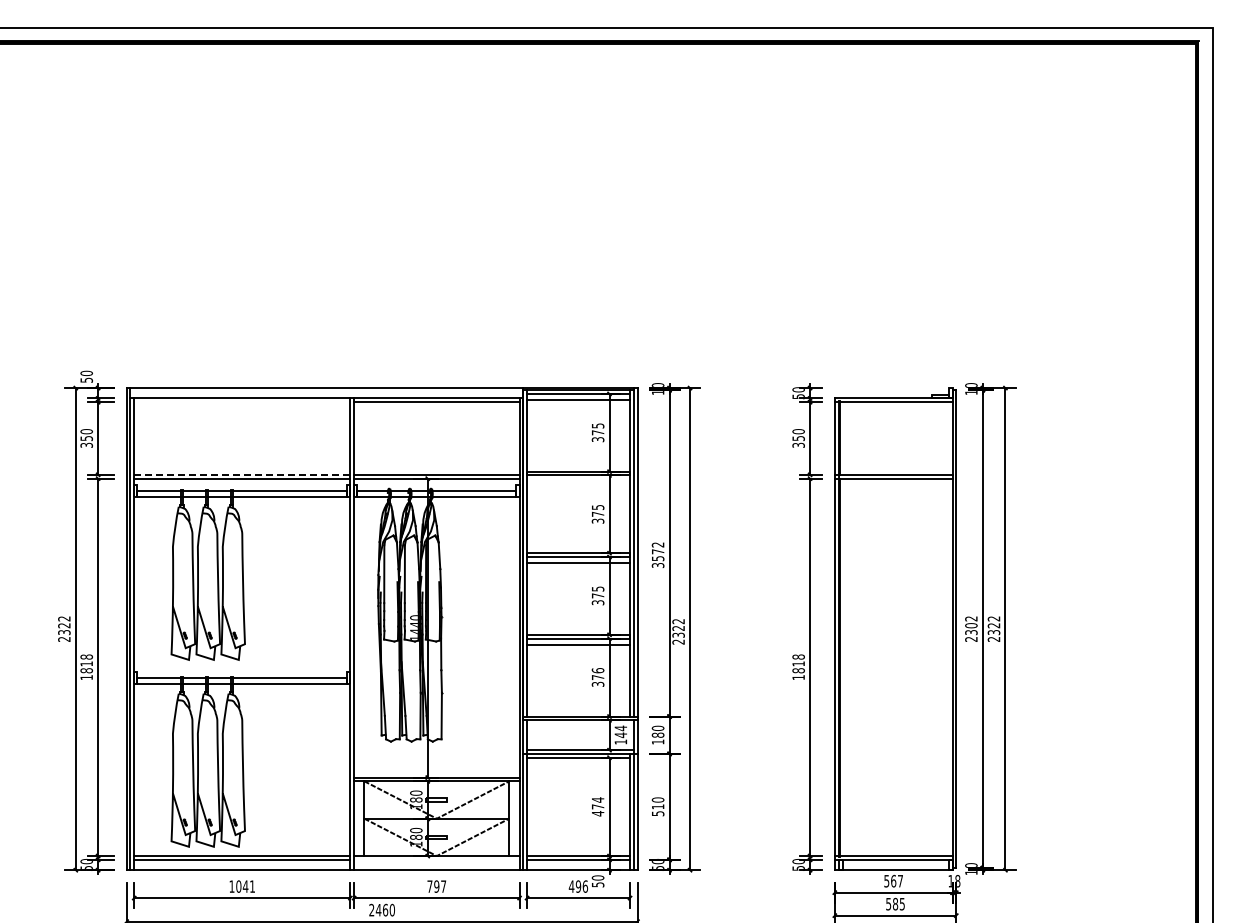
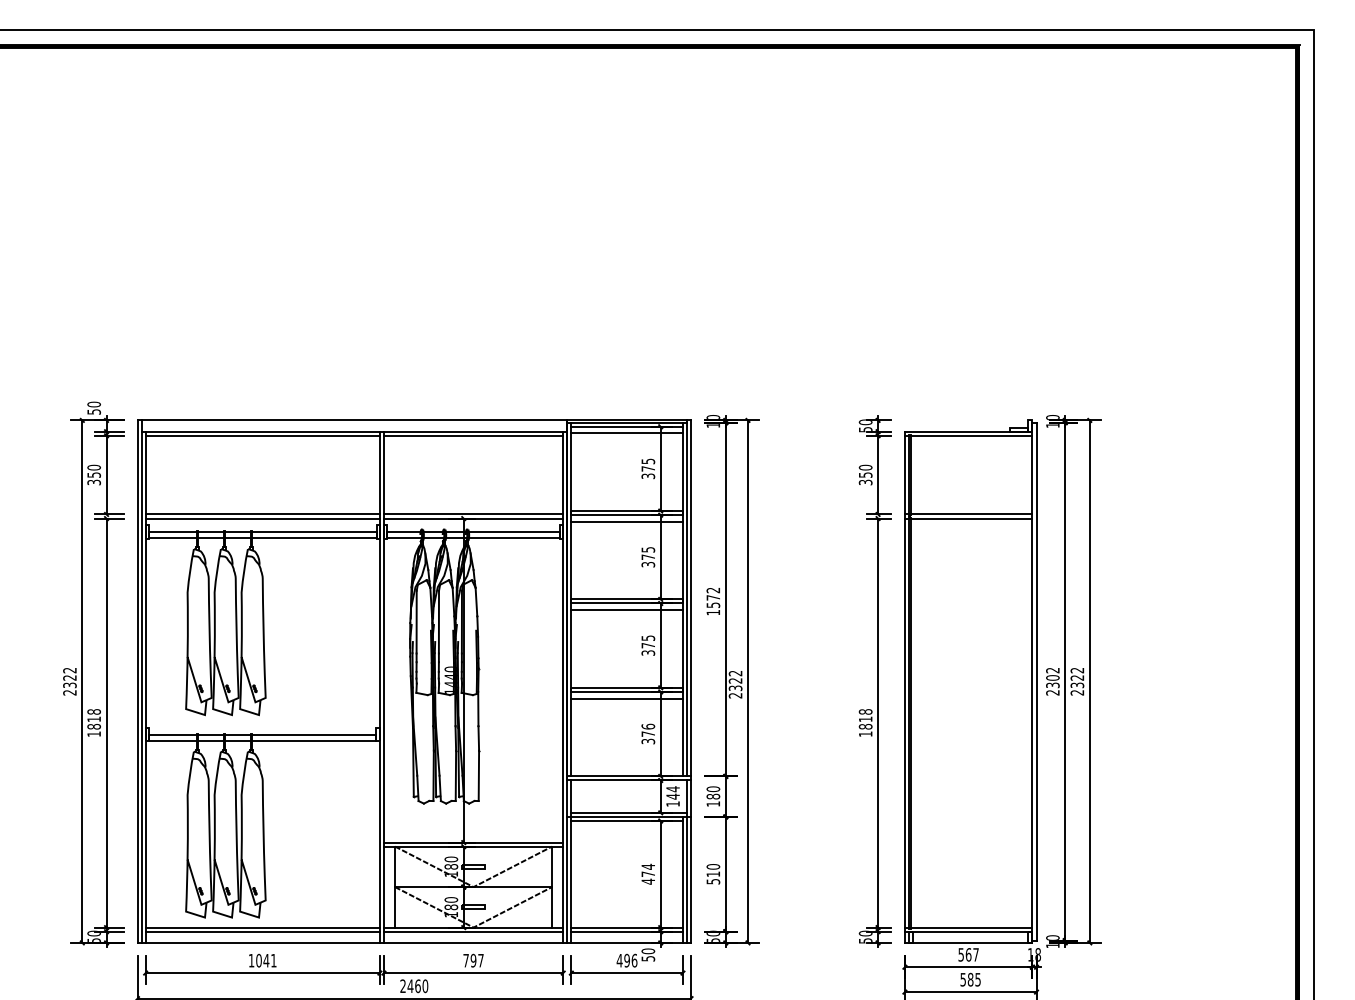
line: (242, 402) -> (262, 436), added
line: (241, 474) -> (261, 514), dashed -> solid
line: (578, 481) -> (627, 521), added
text: (657, 565) -> (712, 612), 3572 -> 1572
line: (436, 859) -> (473, 931), added

